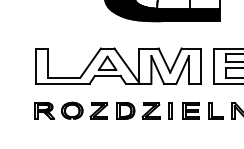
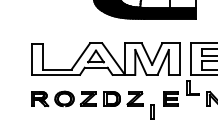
part: (170, 110) -> (152, 111), moved
part: (215, 110) -> (192, 87), moved

